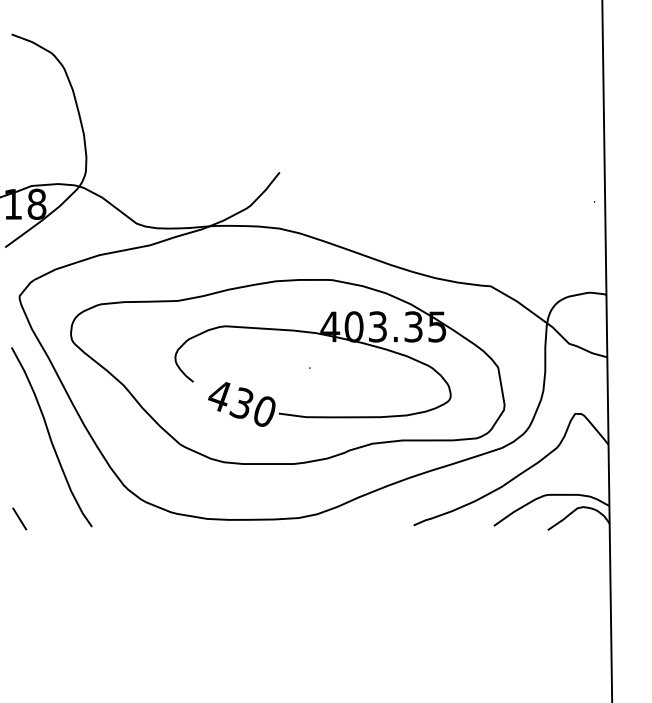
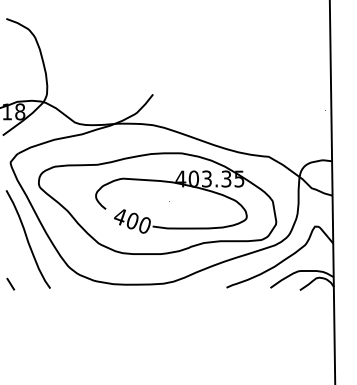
text: (240, 402) -> (131, 220), 430 -> 400

